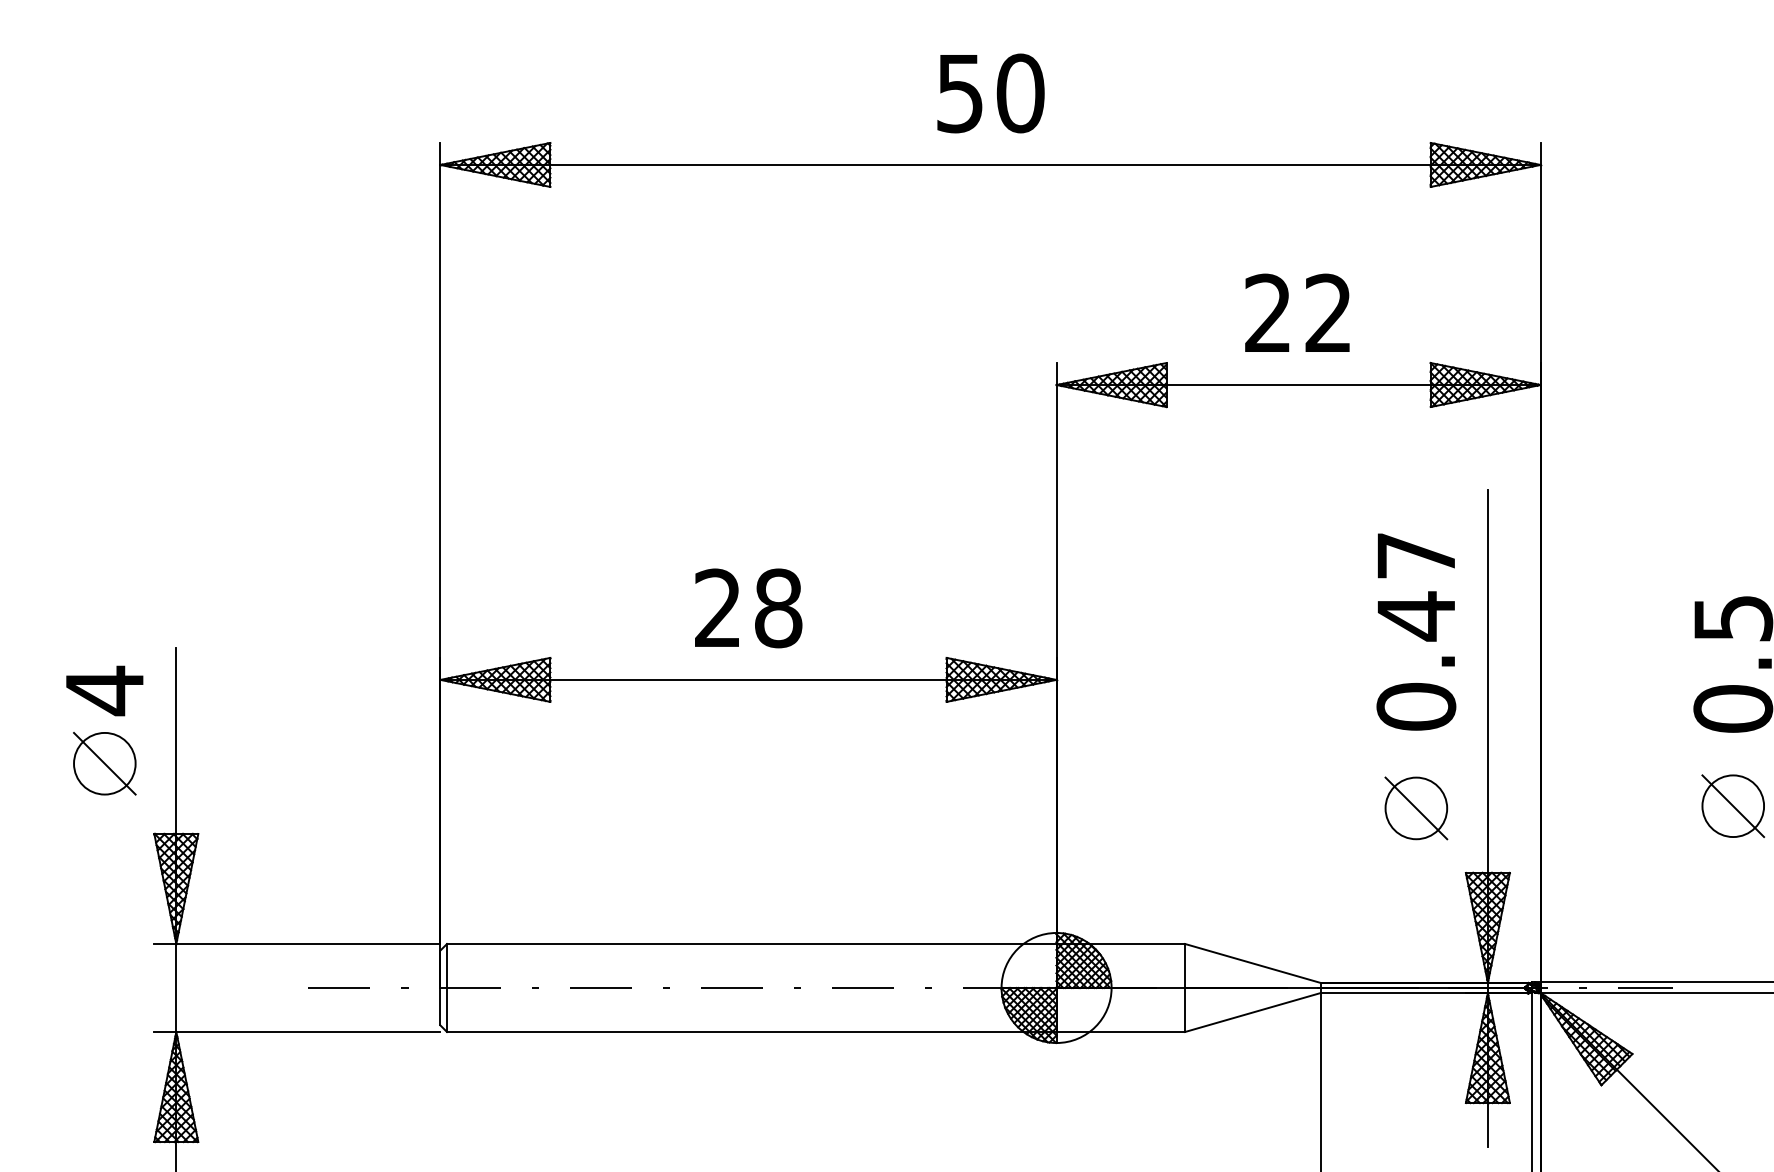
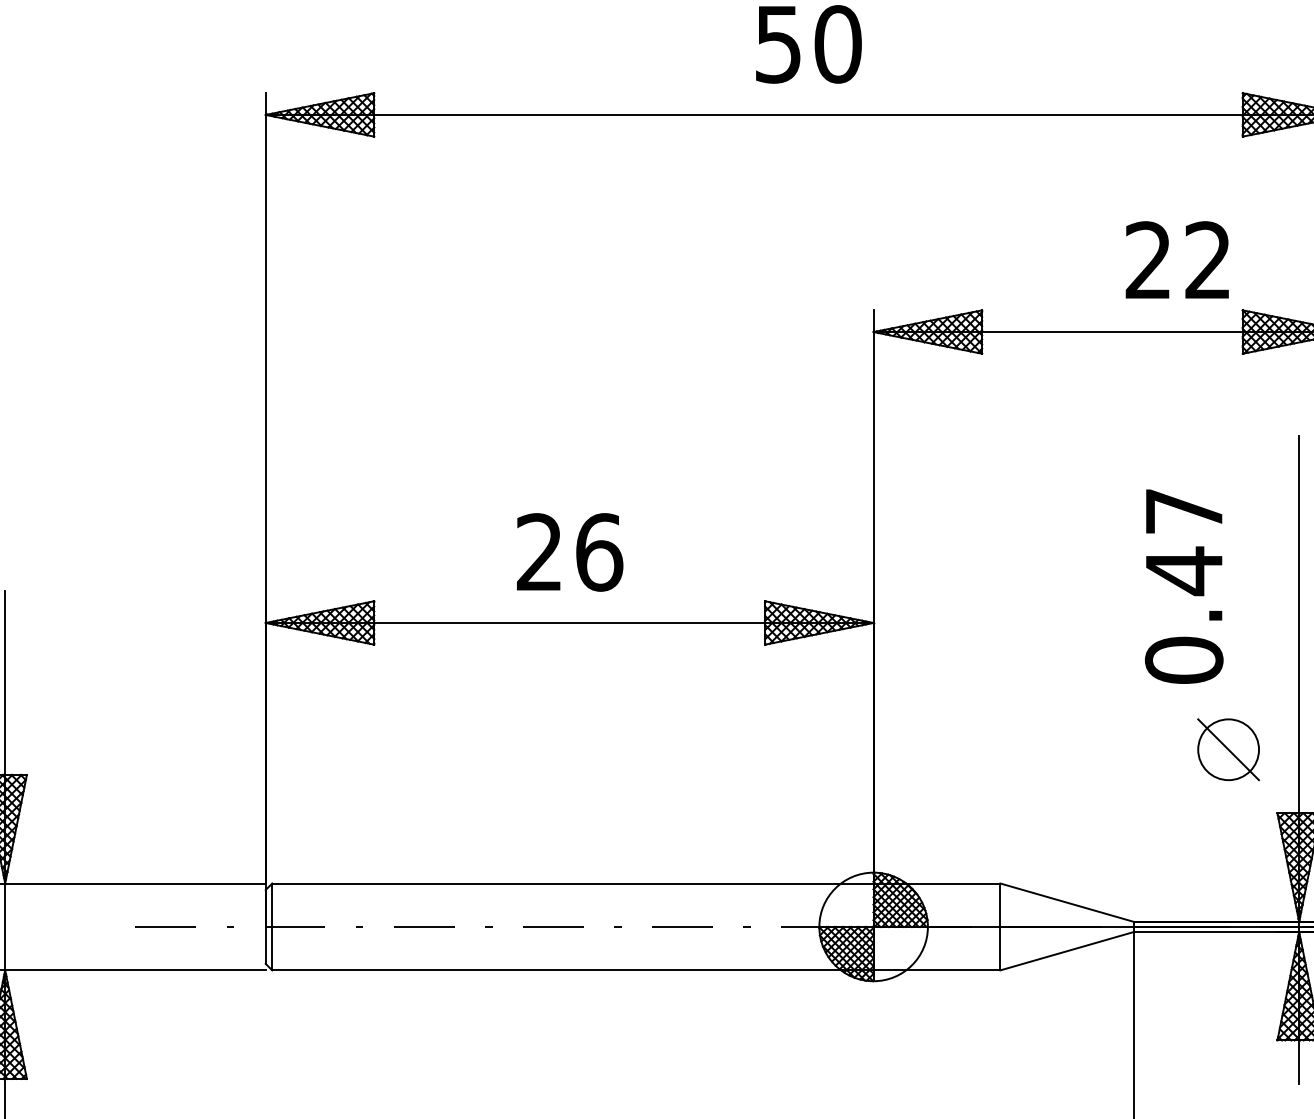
text: (1297, 312) -> (1177, 259), moved
text: (778, 608) -> (599, 552), 28 -> 26
text: (1416, 631) -> (1184, 586), moved

